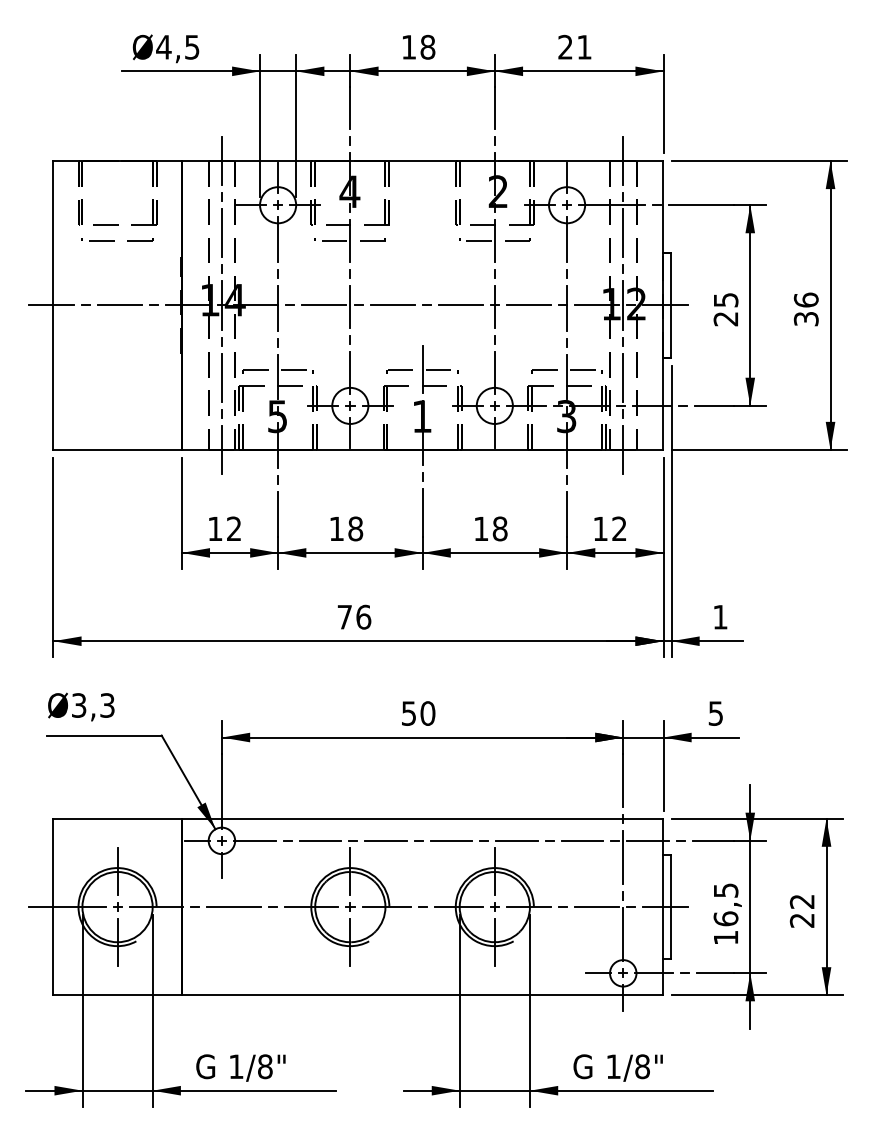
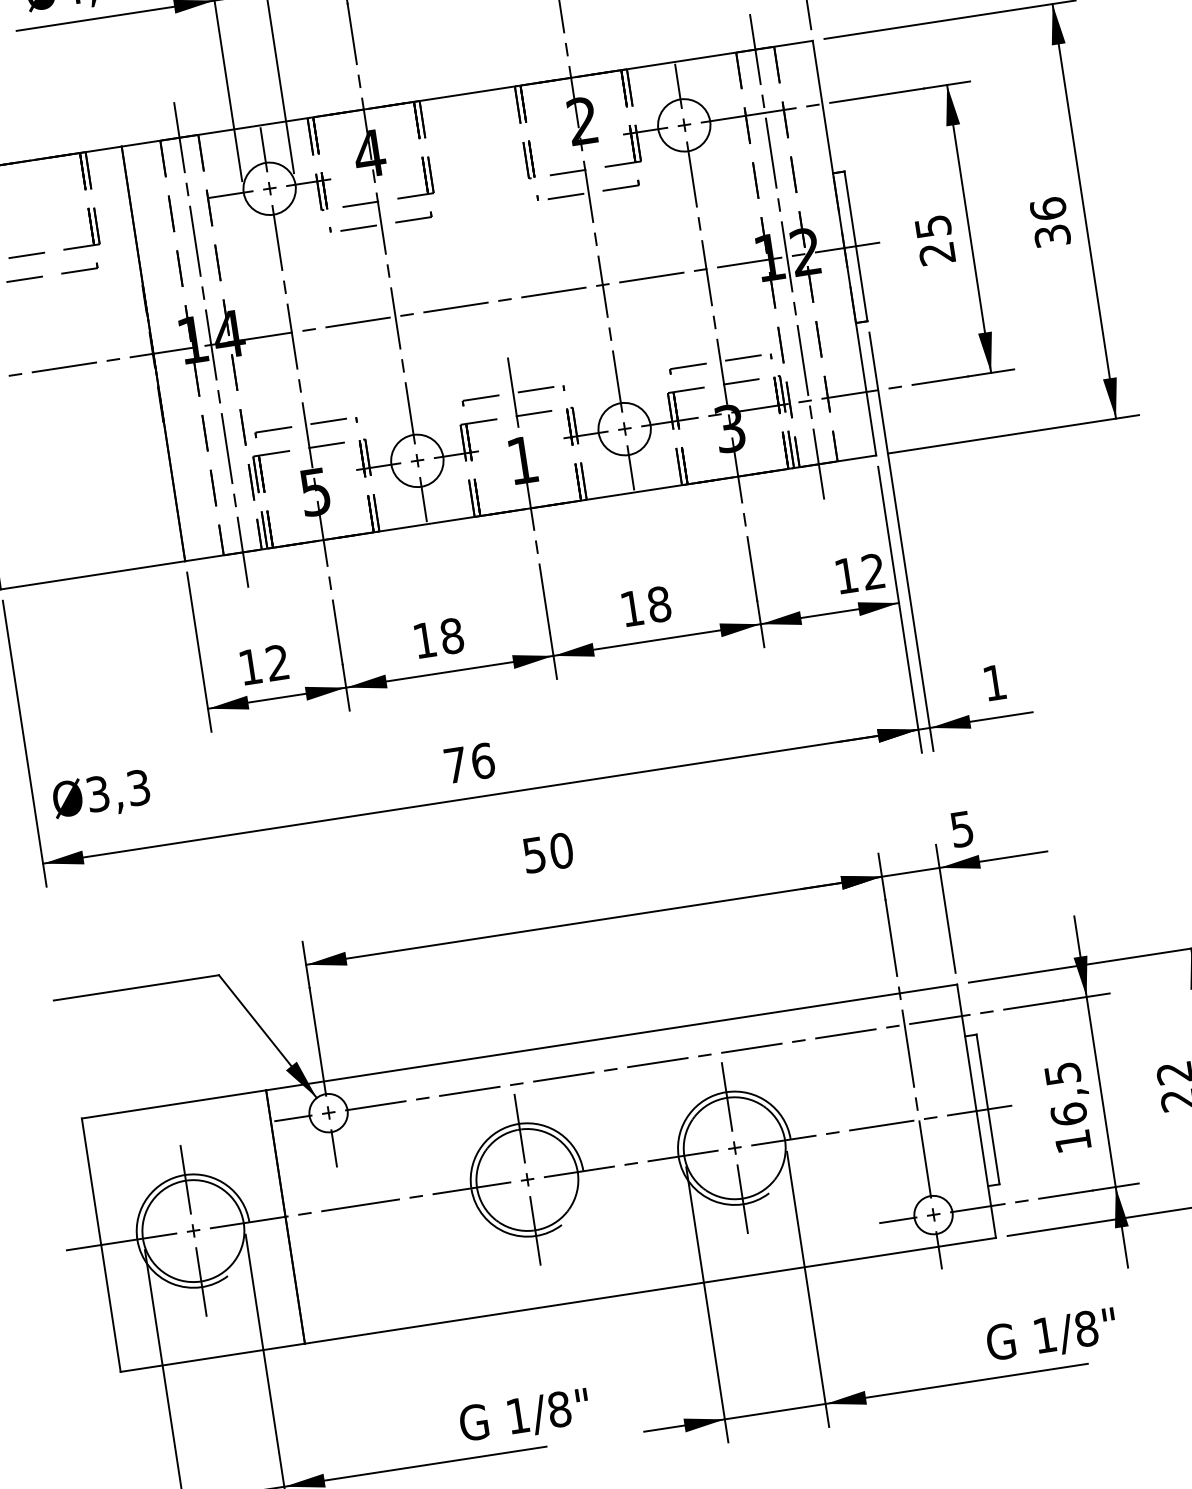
text: (609, 528) -> (859, 573), moved
text: (81, 706) -> (101, 794), moved
text: (418, 713) -> (548, 852), moved
text: (715, 713) -> (961, 829), moved
text: (240, 1067) -> (524, 1416), moved
text: (617, 1067) -> (1050, 1335), moved

